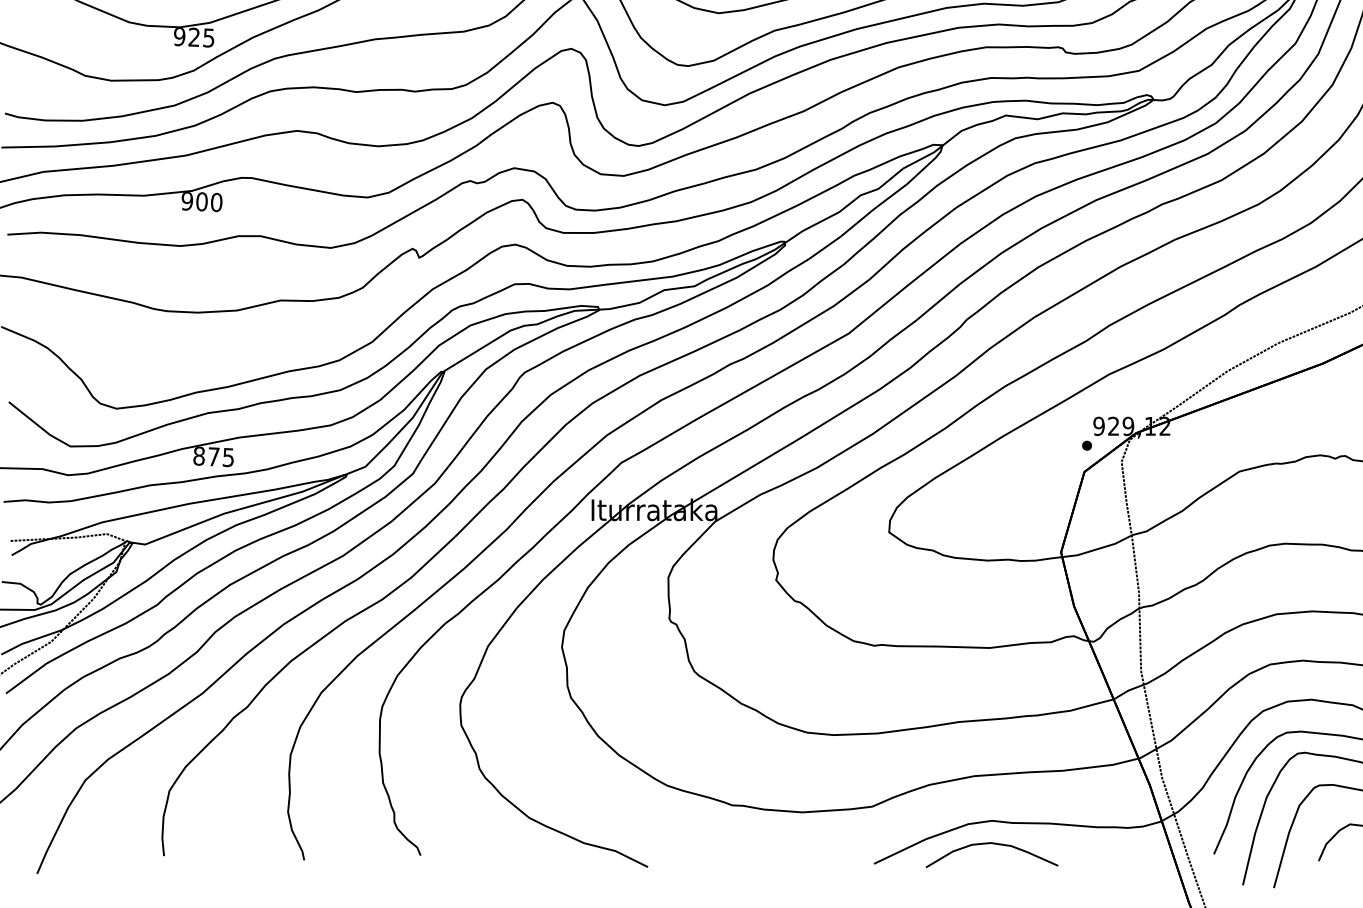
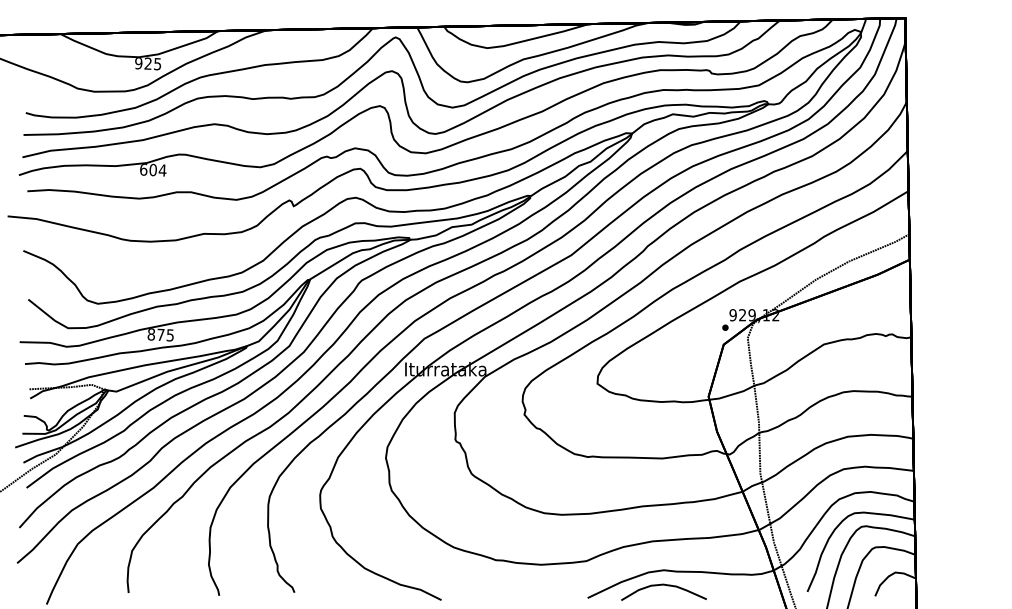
text: (202, 202) -> (153, 170), 900 -> 604

